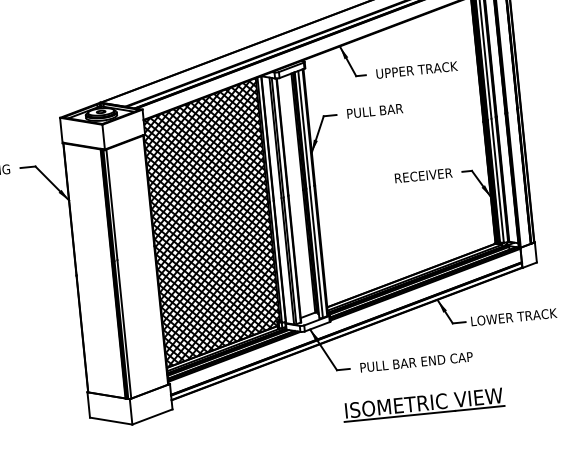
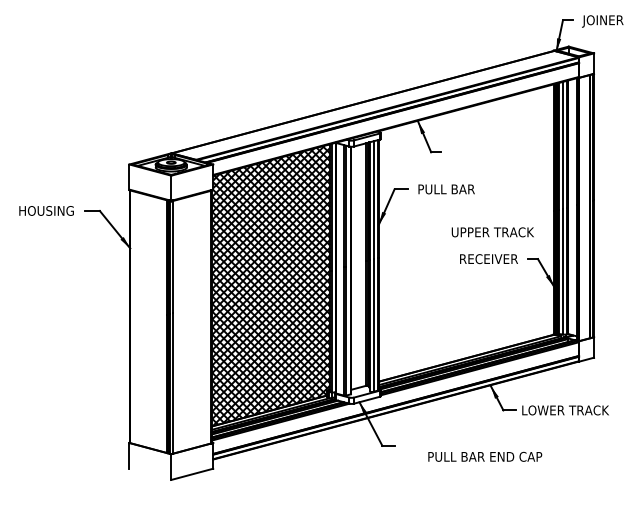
text: (416, 70) -> (492, 232), moved
text: (416, 361) -> (485, 456), moved
part: (423, 405) -> (465, 489), removed
line: (111, 420) -> (150, 473), removed

